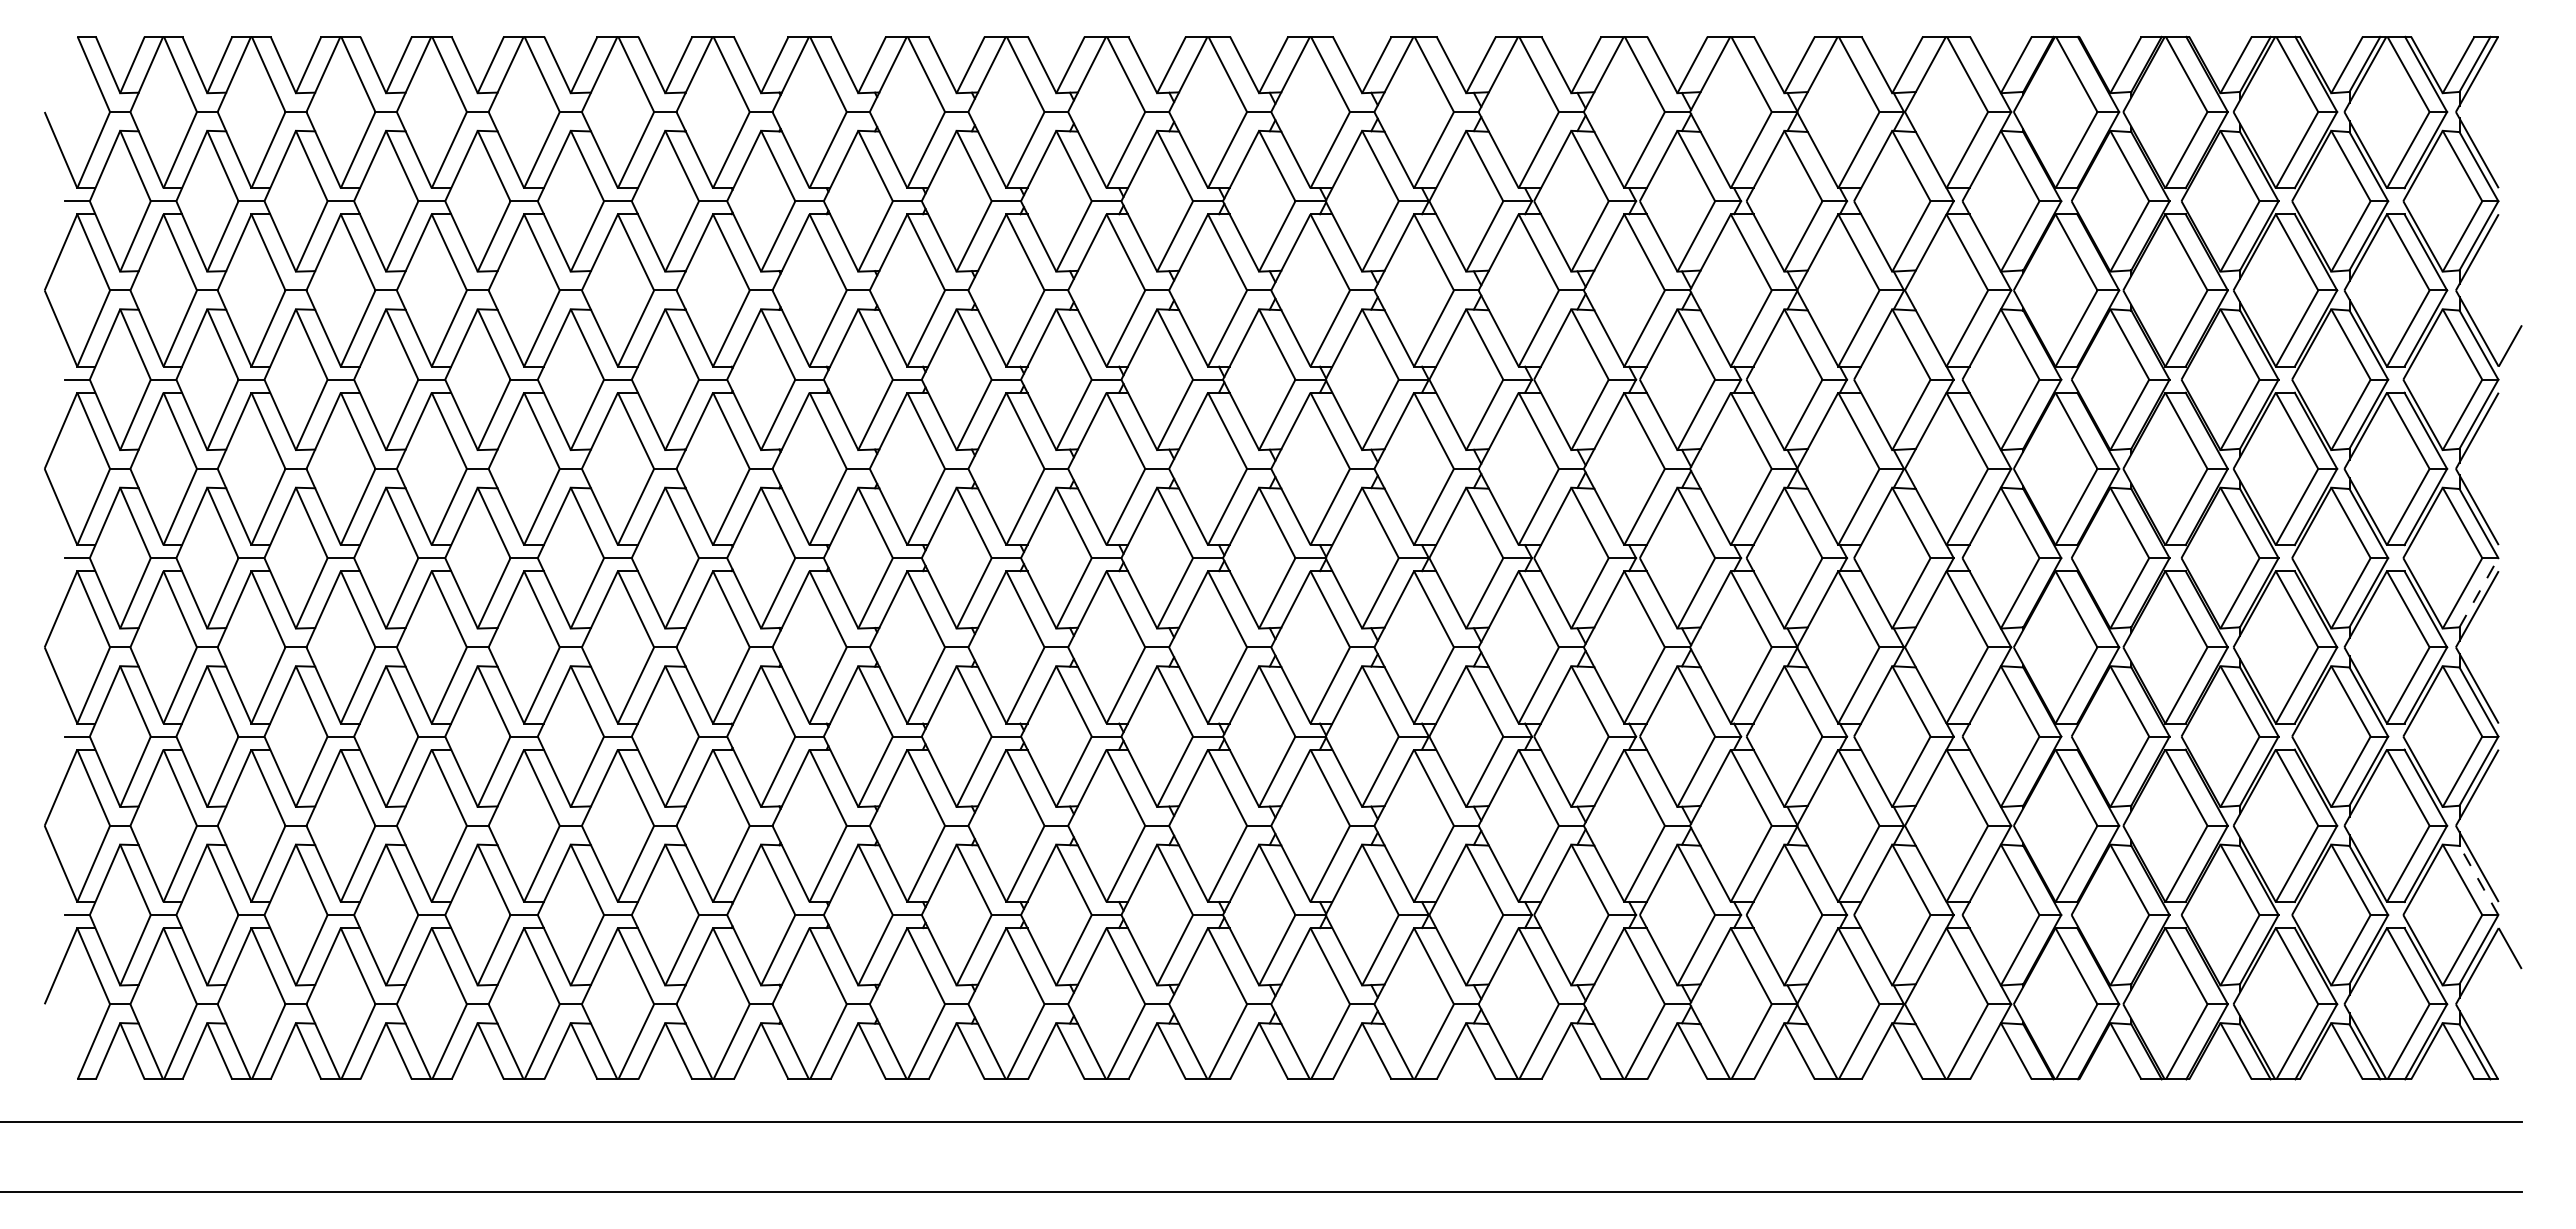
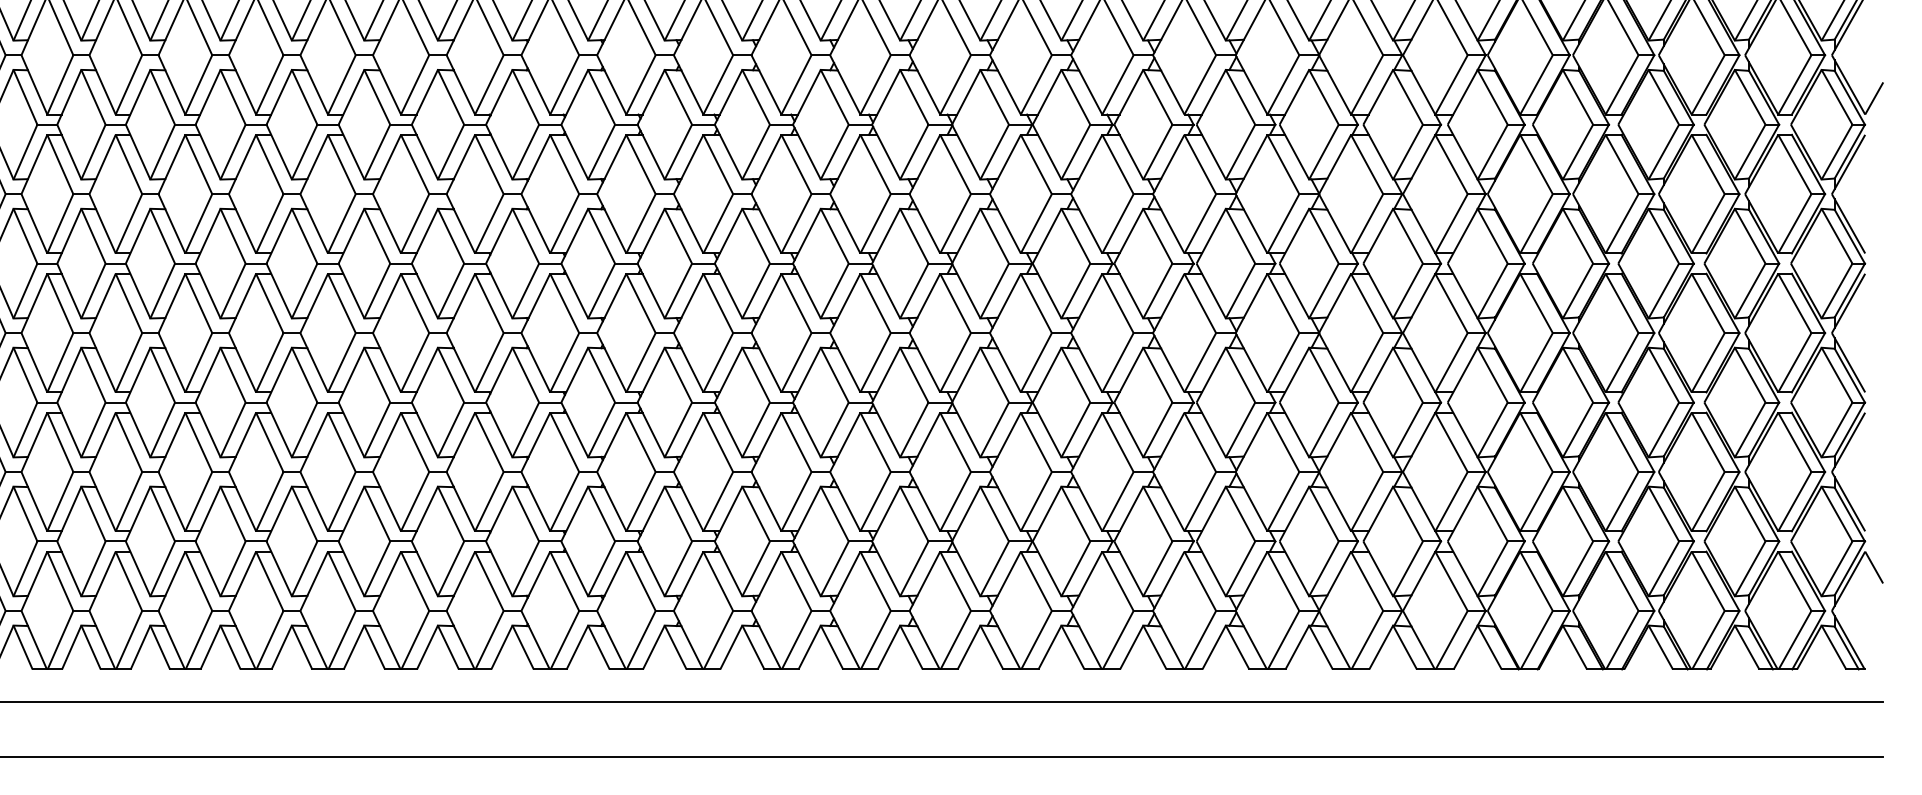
line: (2478, 592) -> (1849, 290), dashed -> solid
line: (2478, 880) -> (1849, 514), dashed -> solid

